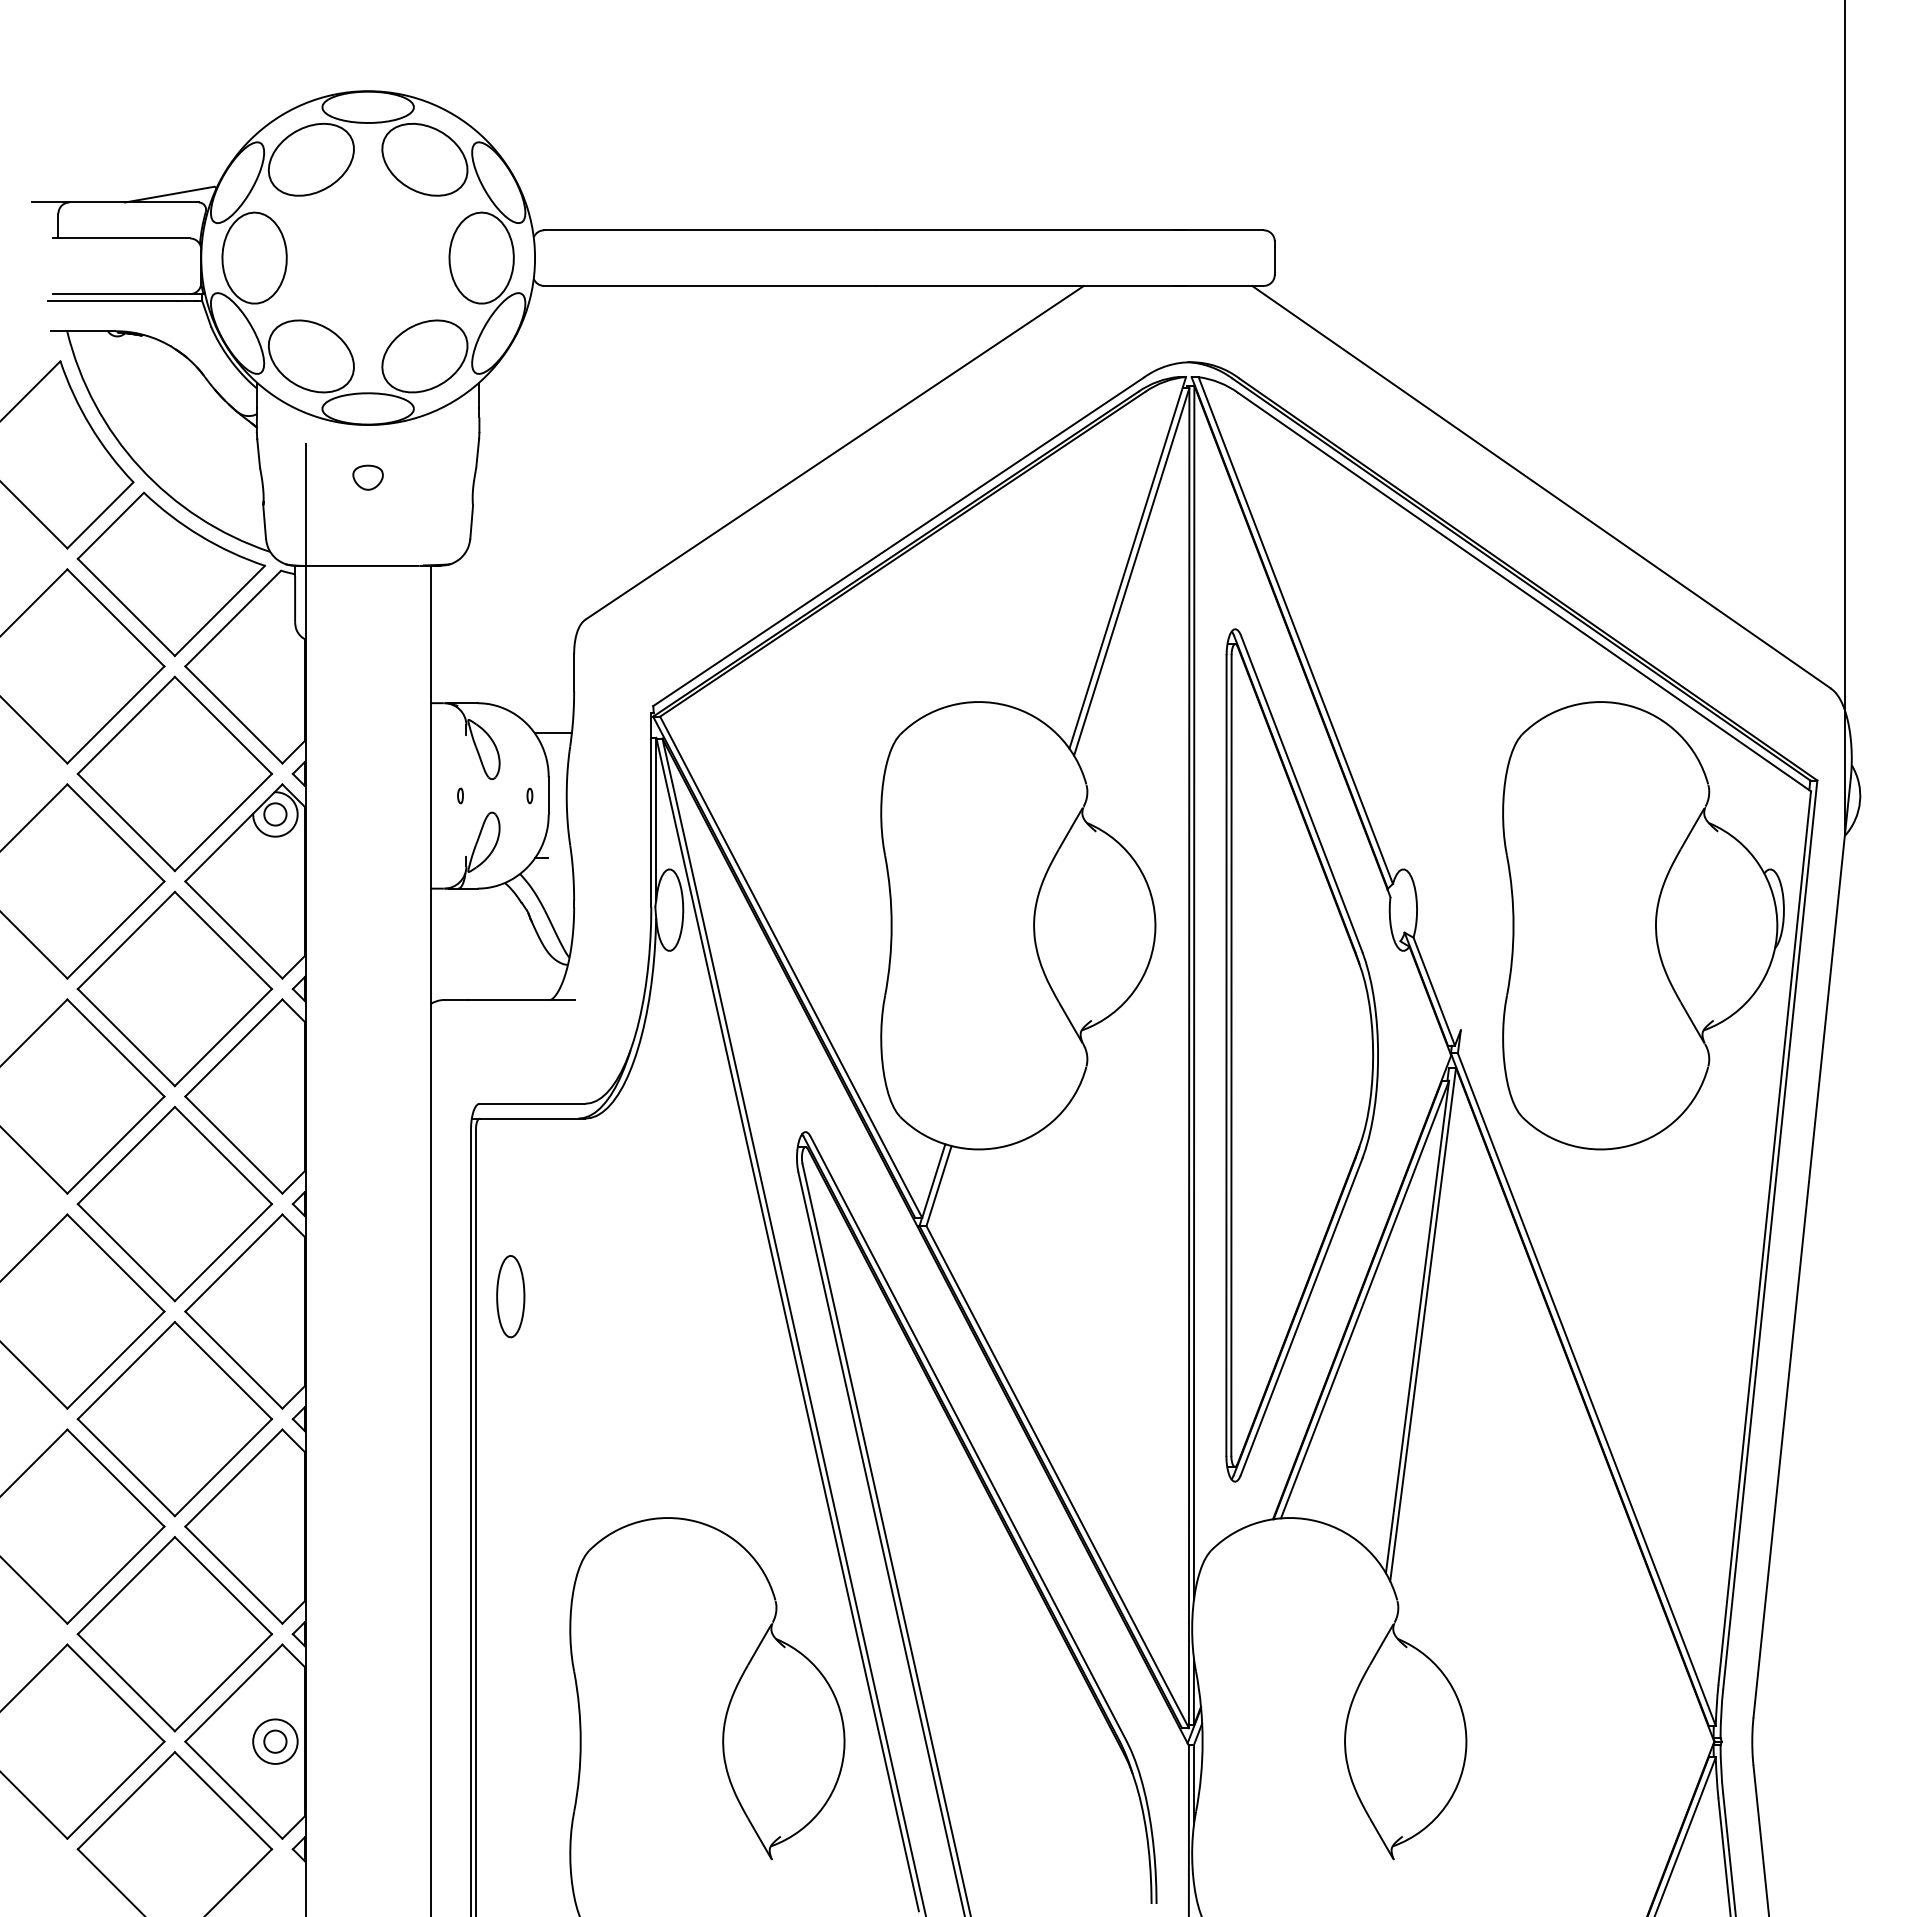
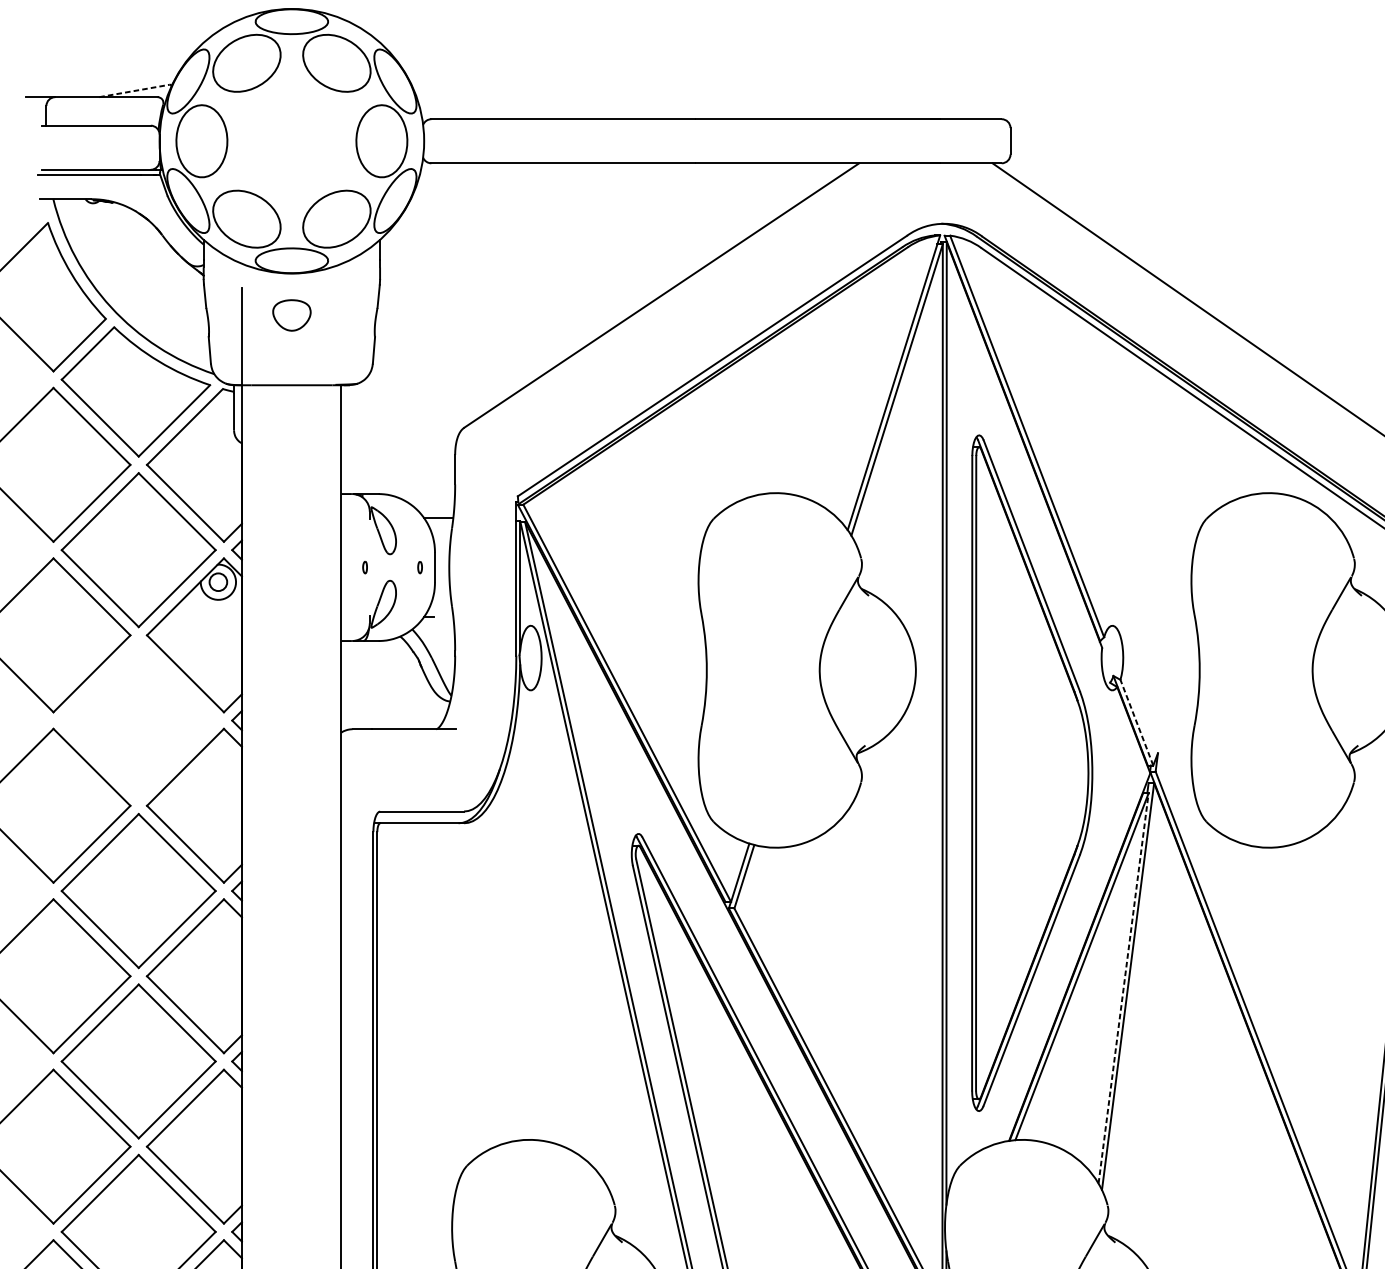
line: (170, 194) -> (135, 90), solid -> dashed
part: (367, 477) -> (291, 315), size x1.6
part: (174, 988) -> (138, 720), removed
line: (1434, 991) -> (1137, 722), solid -> dashed
part: (510, 1296) -> (404, 964), removed
line: (1417, 1326) -> (1123, 988), solid -> dashed

